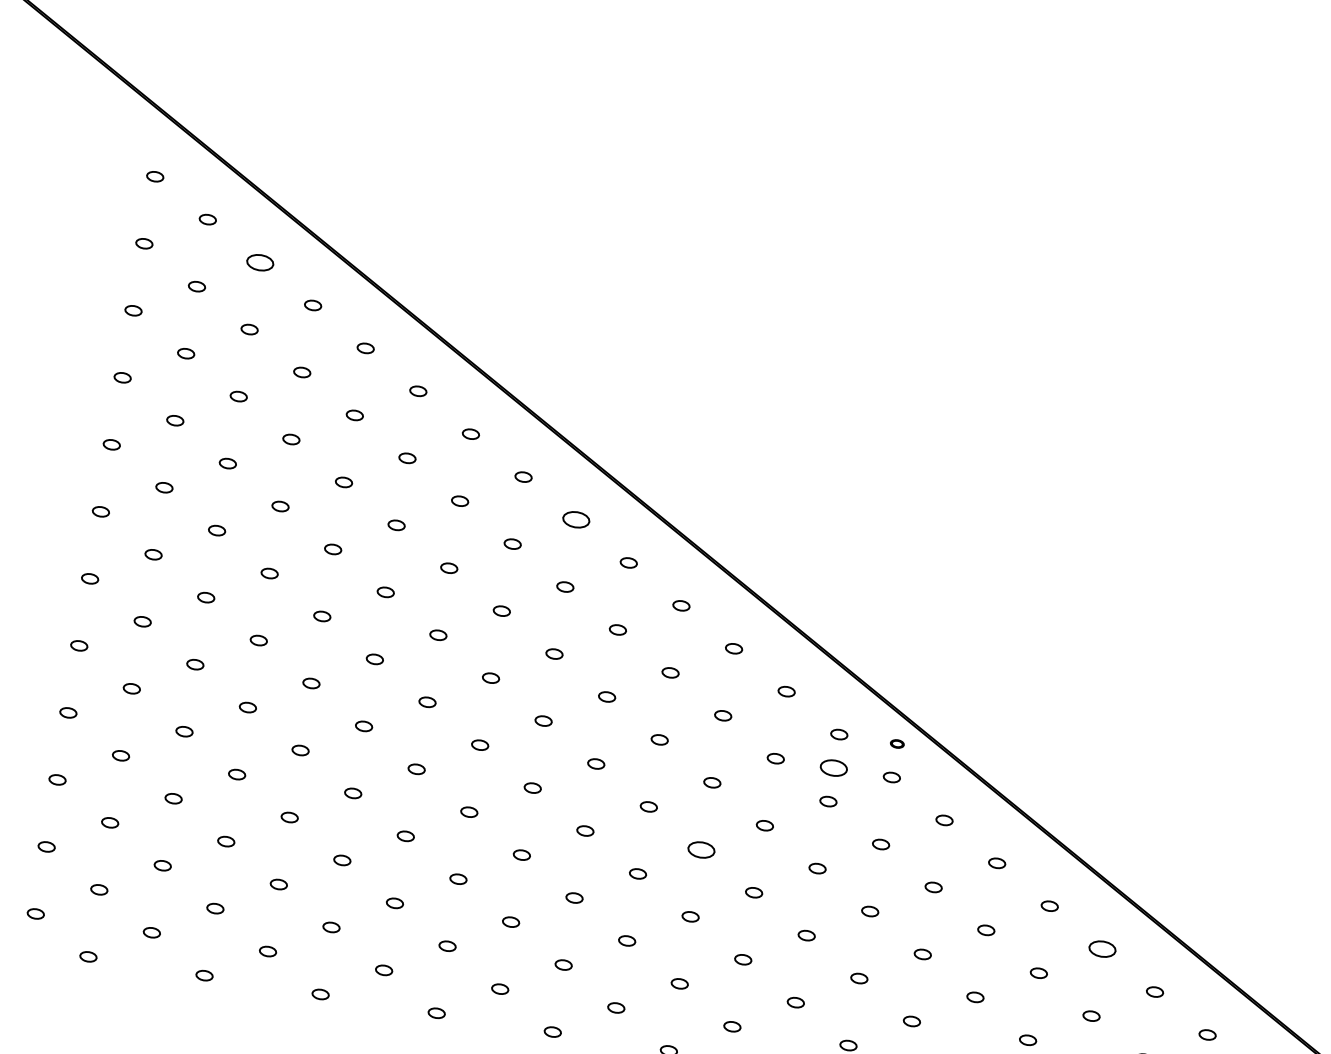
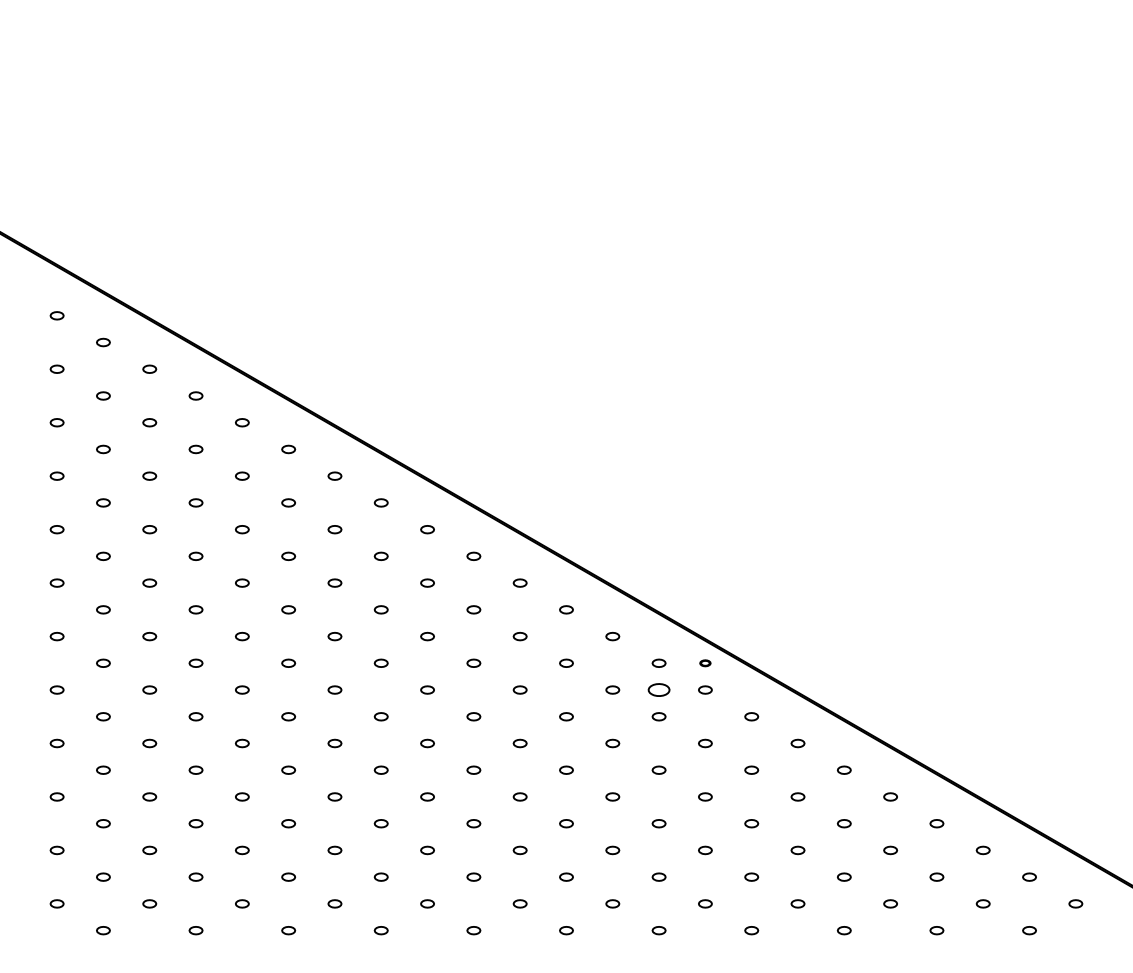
part: (260, 261) -> (149, 368), size x0.62
part: (576, 519) -> (427, 529), size x0.62
part: (701, 848) -> (566, 769), size x0.62
part: (1102, 948) -> (890, 796), size x0.62

